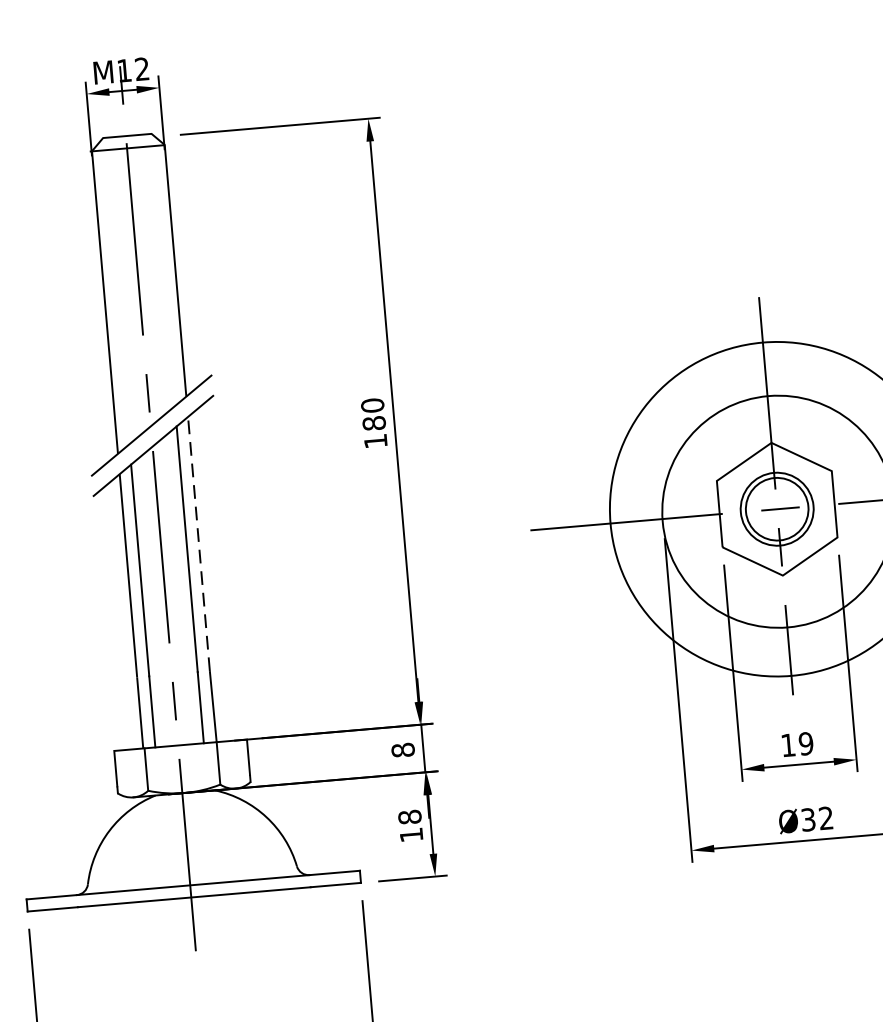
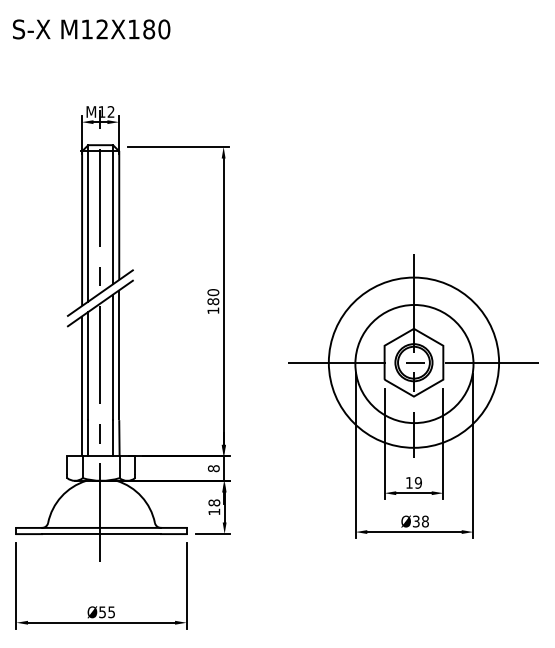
line: (164, 269) -> (113, 214), added
line: (116, 291) -> (88, 223), added
line: (199, 544) -> (119, 355), dashed -> solid
text: (826, 818) -> (425, 521), Ø32 -> Ø38

